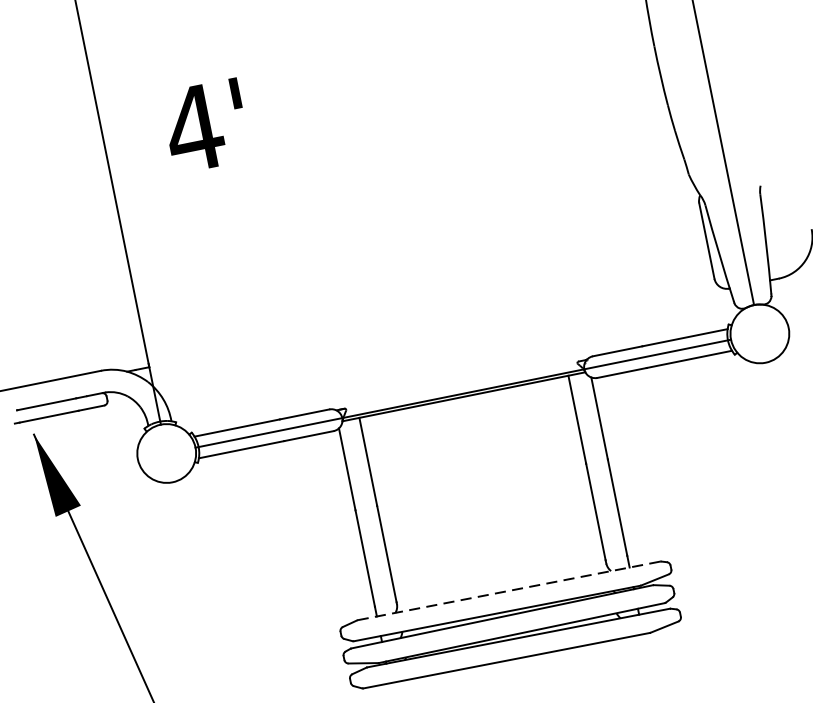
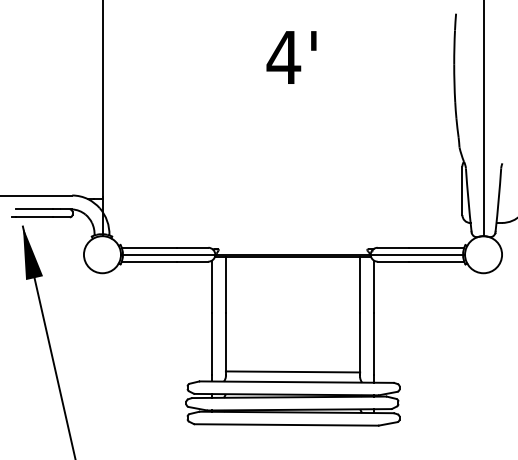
text: (206, 126) -> (291, 57), moved
line: (499, 575) -> (292, 371), added
line: (508, 591) -> (296, 382), dashed -> solid

